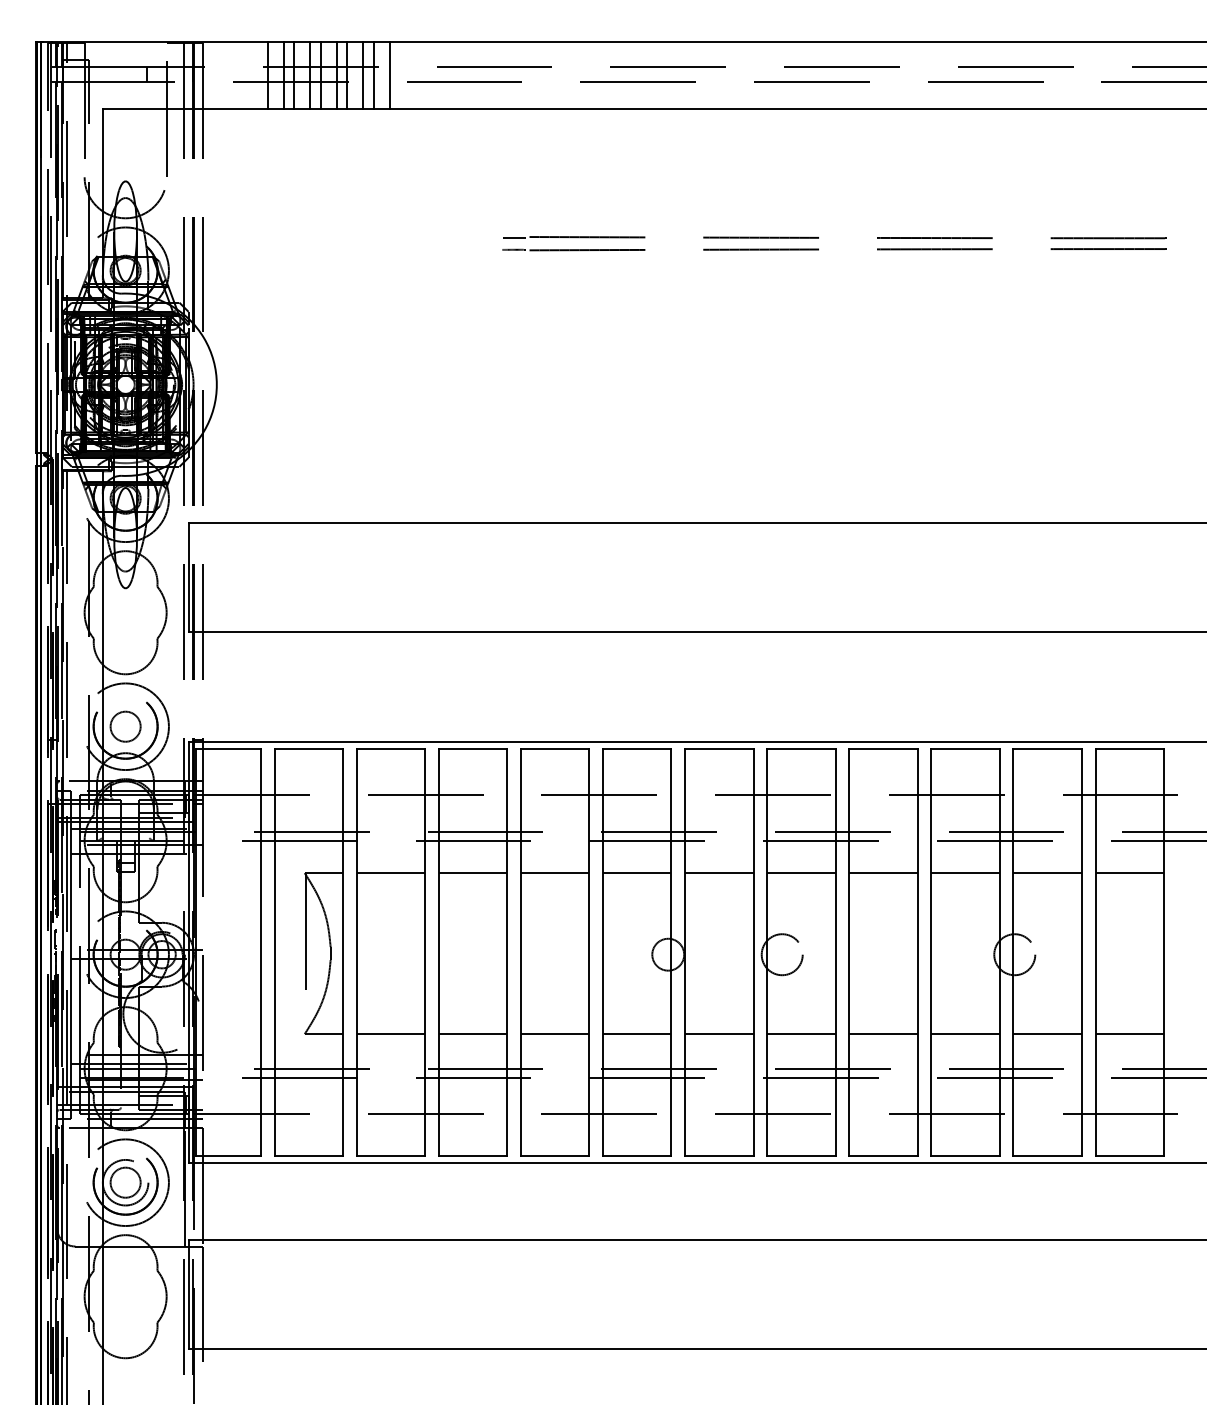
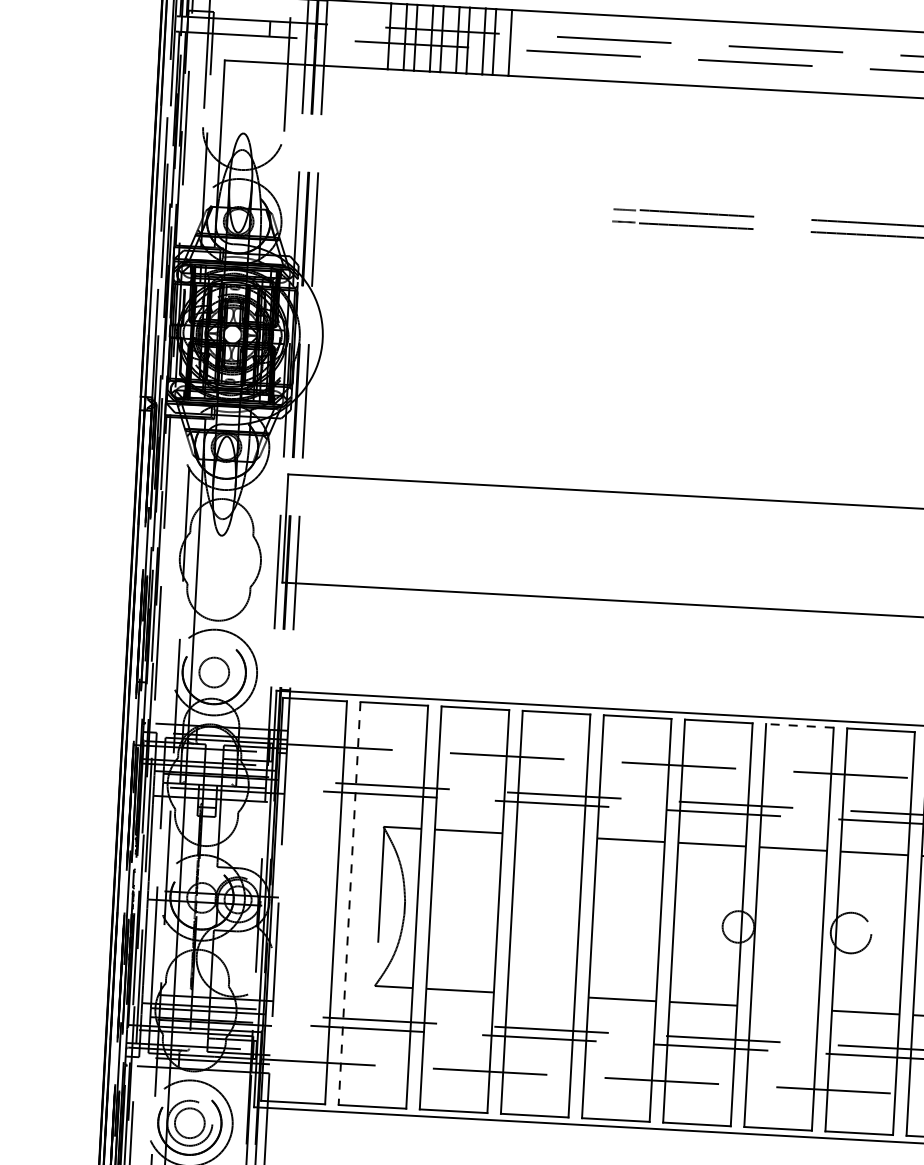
line: (718, 748) -> (799, 725), solid -> dashed
line: (472, 873) -> (549, 836), removed
line: (274, 952) -> (349, 903), solid -> dashed
line: (472, 1034) -> (540, 995), removed
line: (719, 1034) -> (784, 1008), removed

